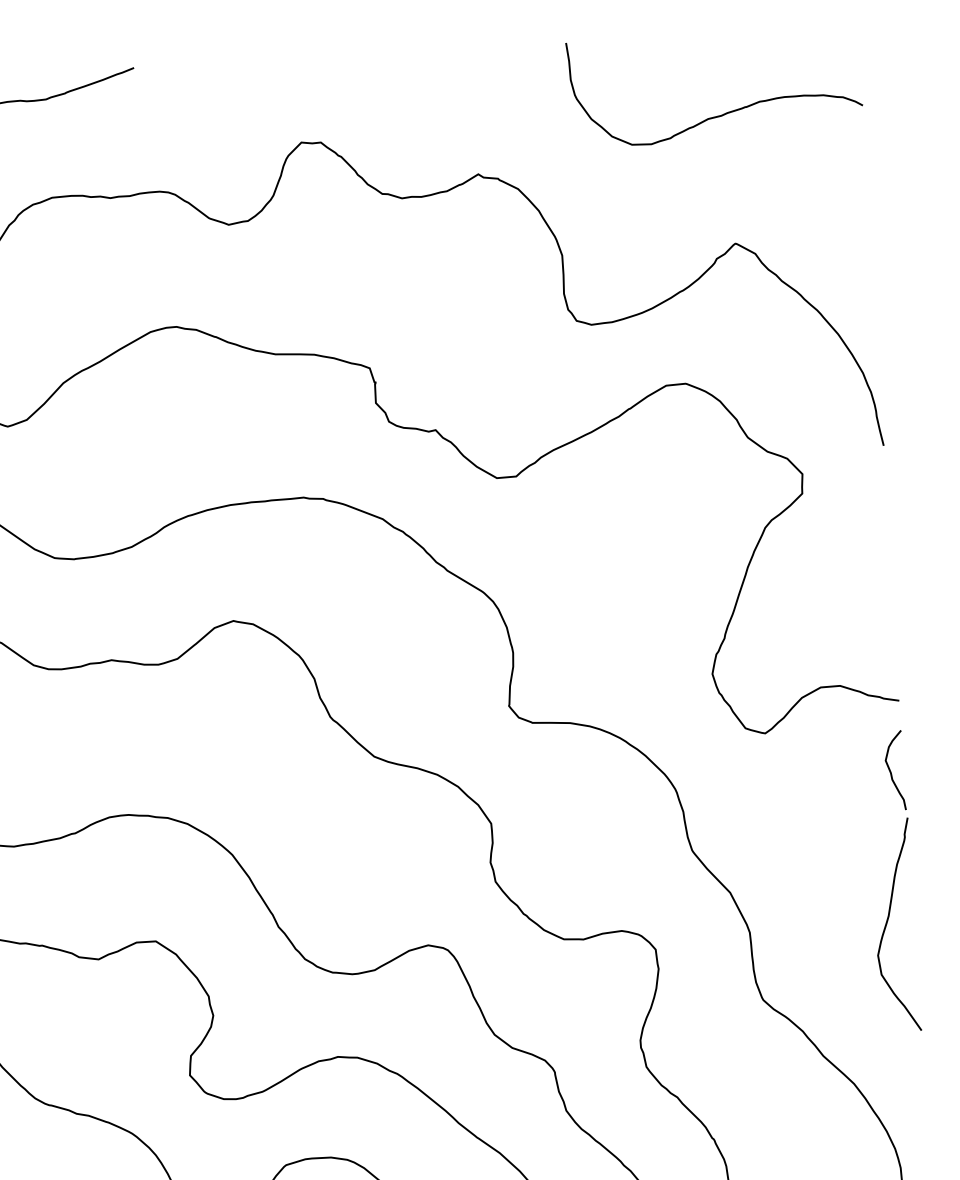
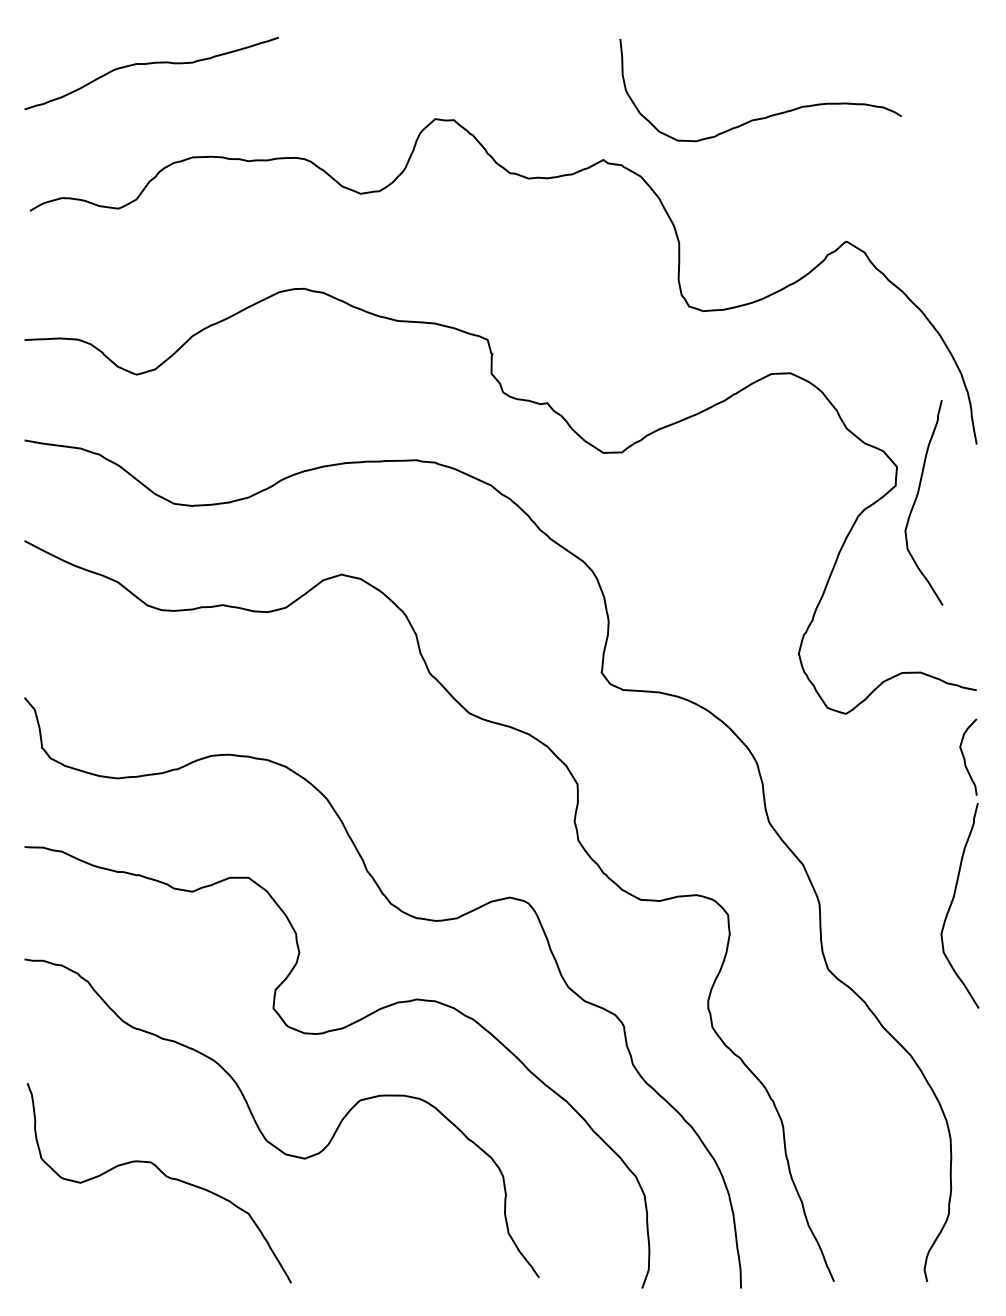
curve: (724, 112) -> (768, 115), moved
curve: (825, 505) -> (917, 498), added

